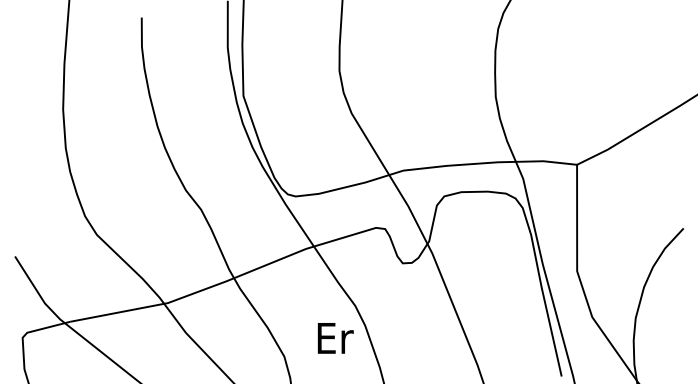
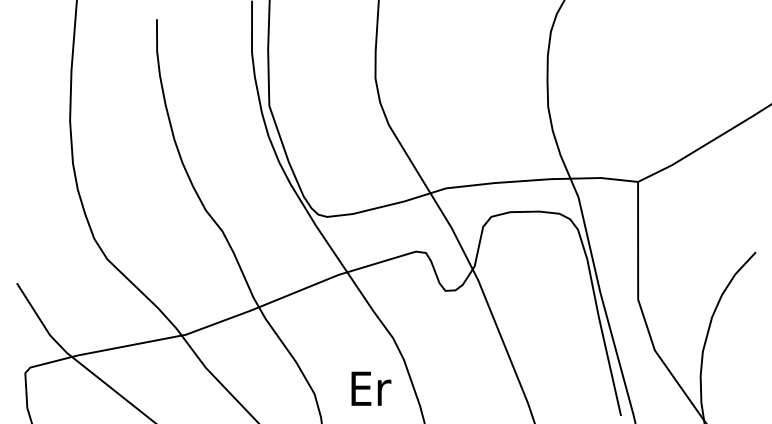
text: (335, 338) -> (371, 388), moved

